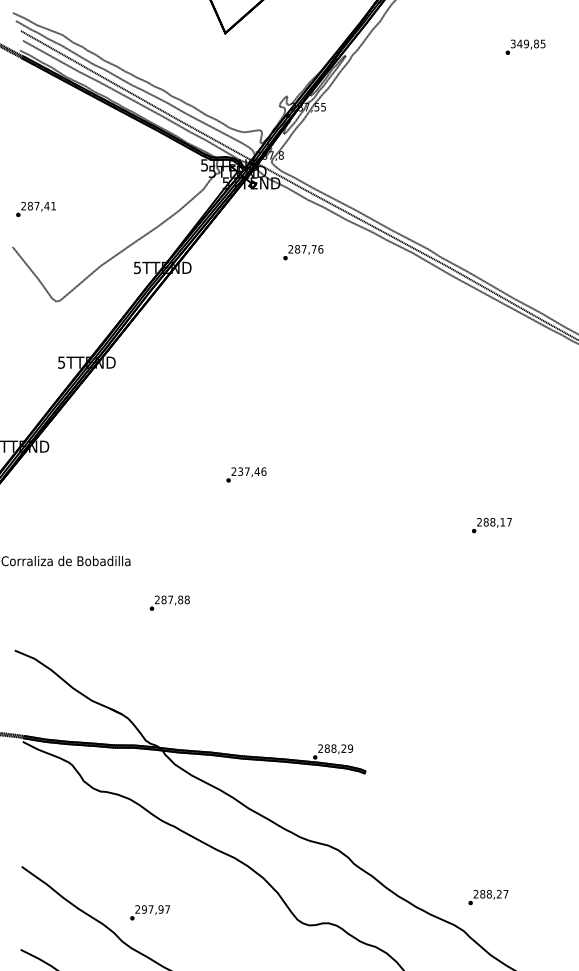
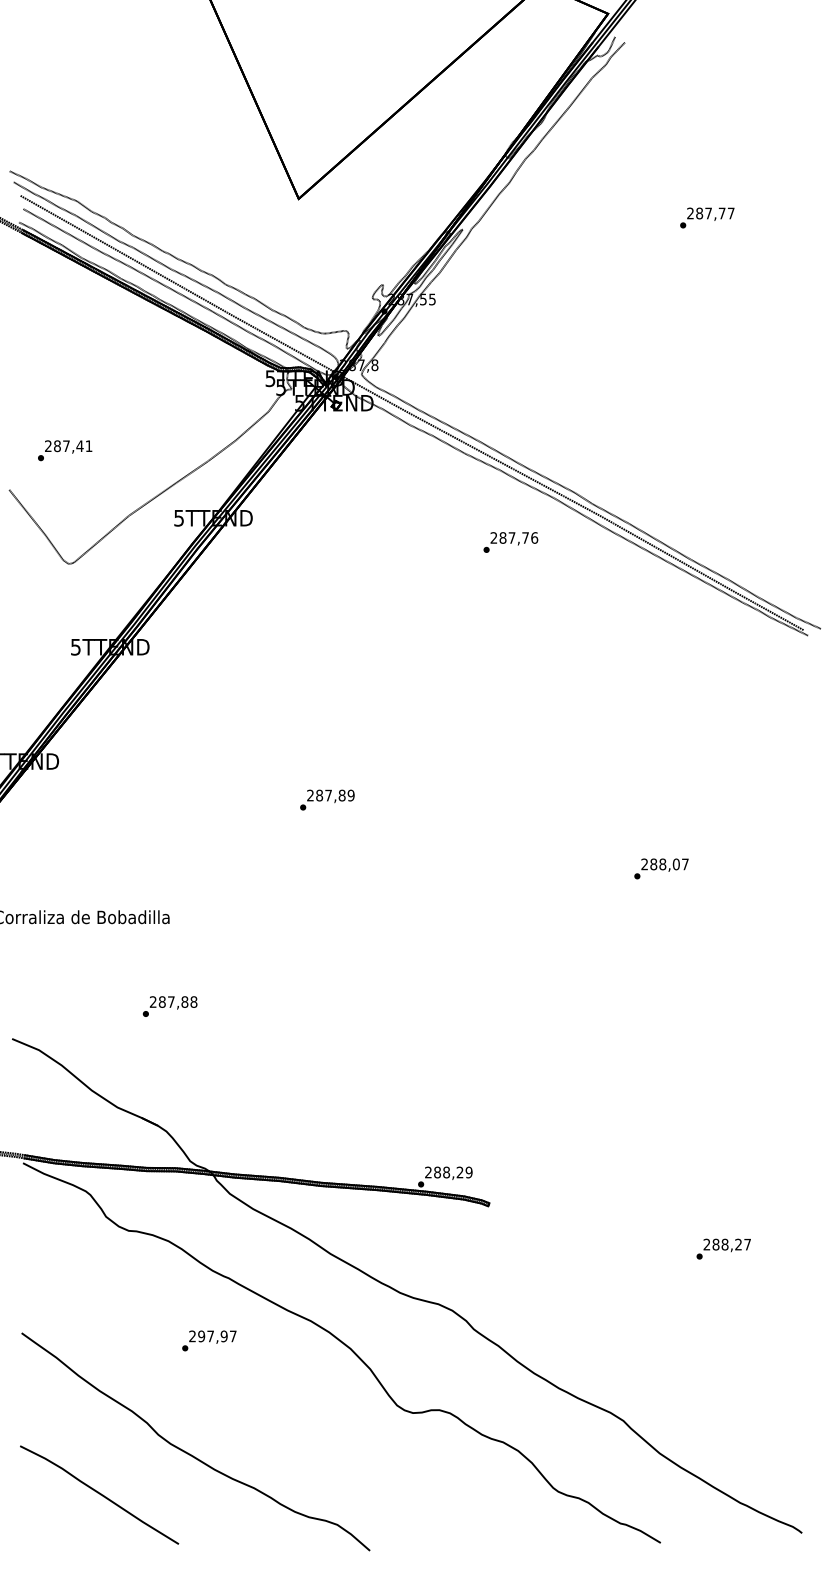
text: (527, 43) -> (710, 213), 349,85 -> 287,77
text: (36, 209) -> (65, 450), moved
text: (303, 252) -> (510, 542), moved
text: (252, 471) -> (335, 795), 237,46 -> 287,89
text: (502, 522) -> (675, 864), 288,17 -> 288,07
text: (169, 603) -> (169, 1006), moved
text: (488, 897) -> (723, 1248), moved
text: (150, 912) -> (209, 1340), moved

